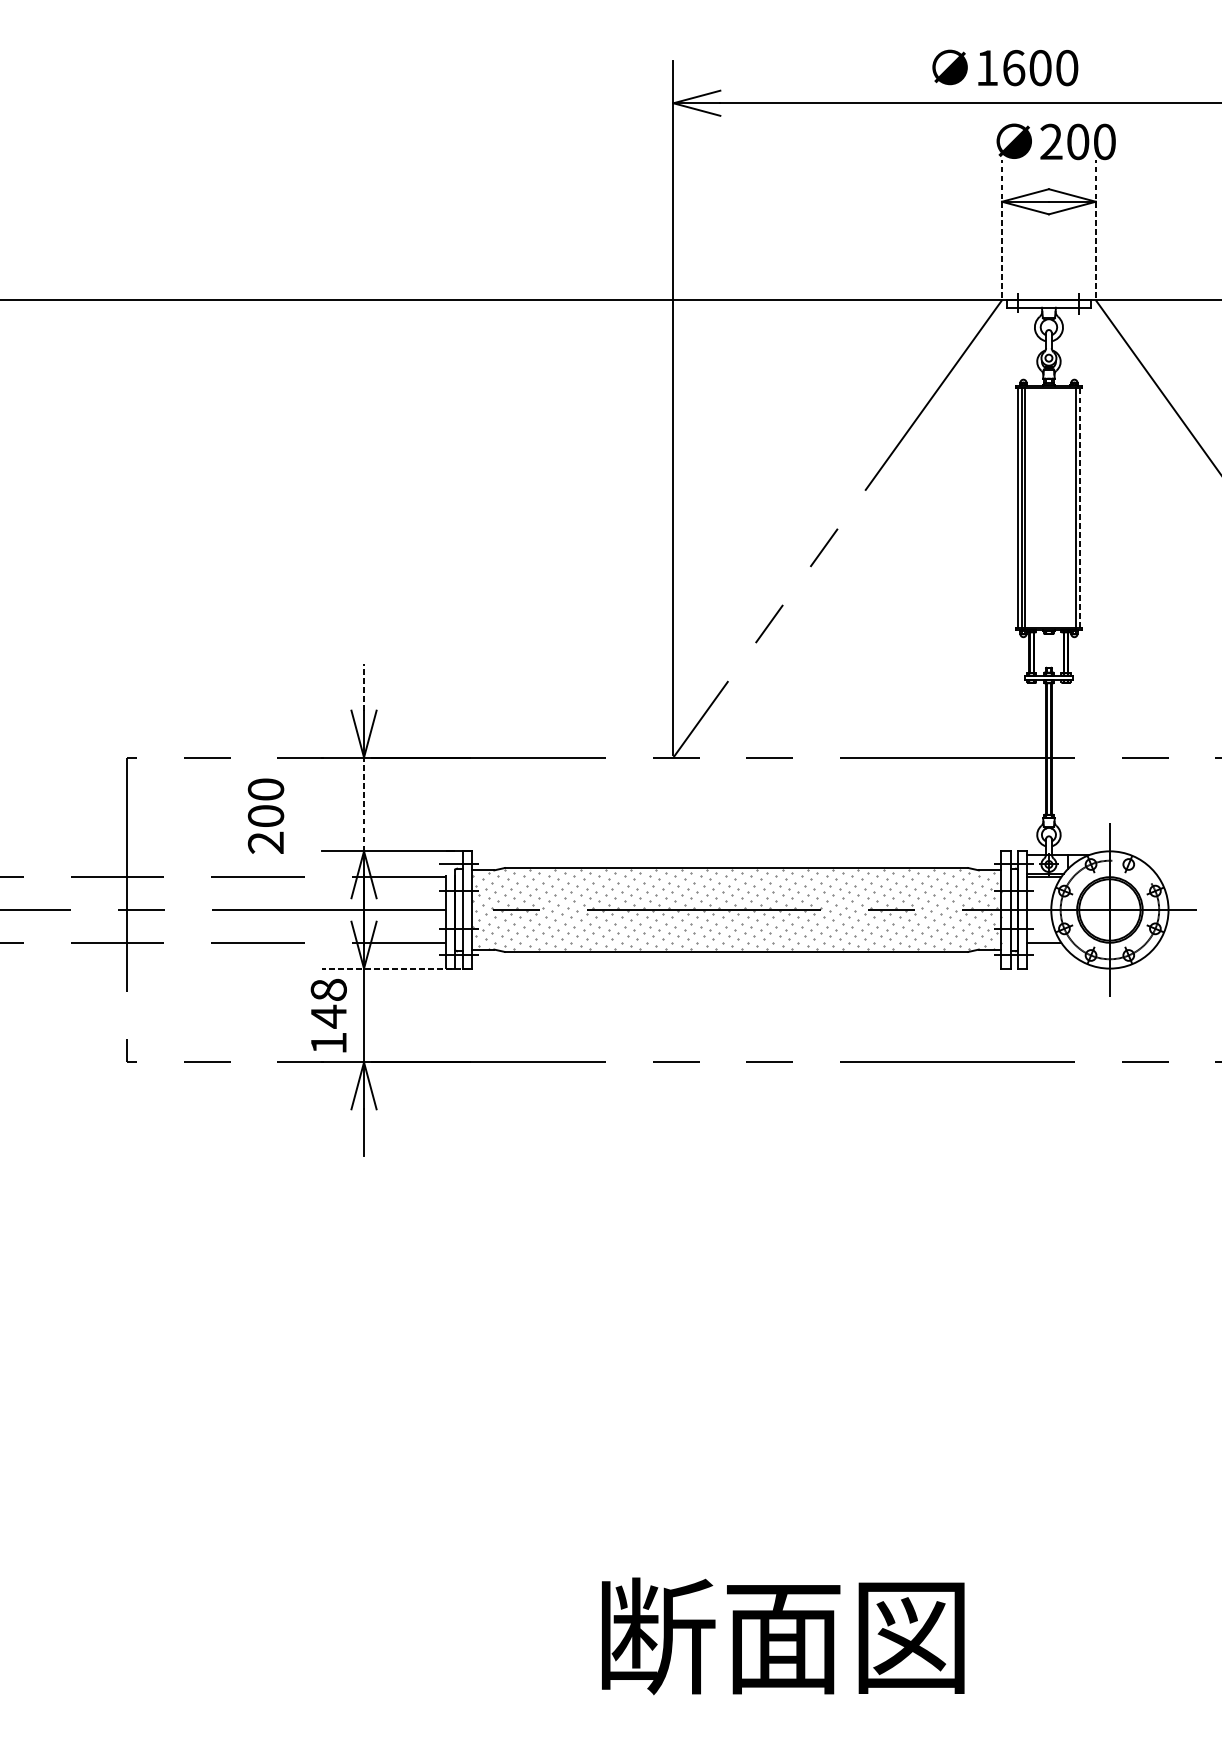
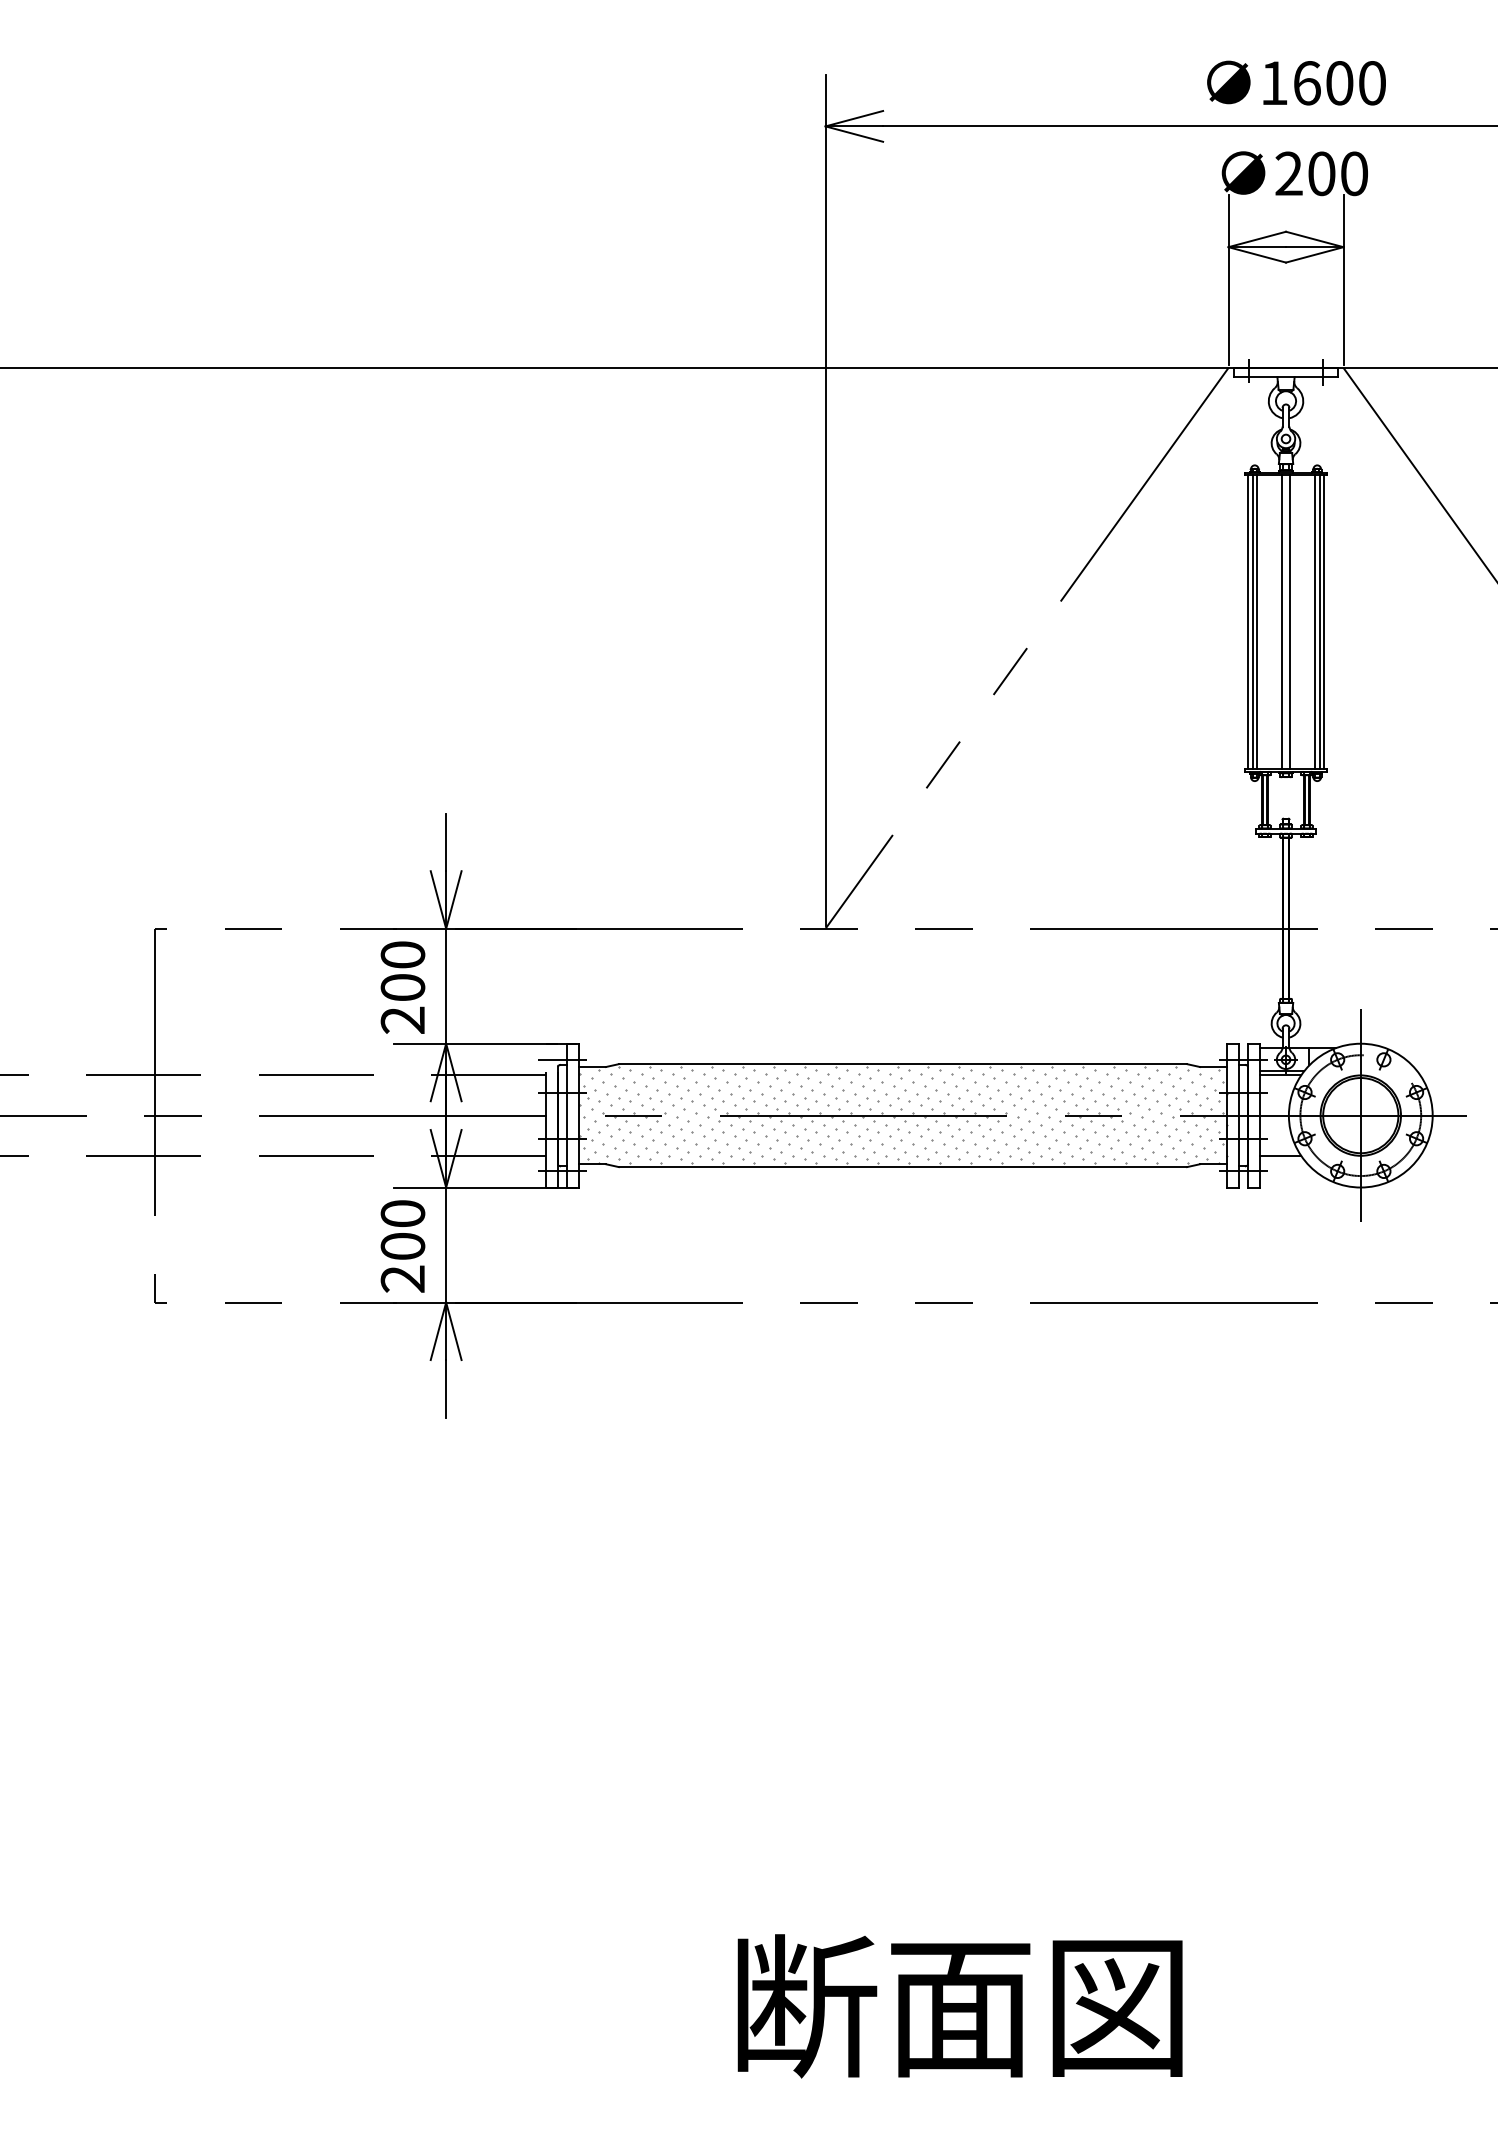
text: (1005, 67) -> (1296, 82), moved
line: (1002, 228) -> (1228, 280), dashed -> solid
line: (1095, 228) -> (1343, 280), dashed -> solid
line: (1046, 507) -> (1282, 622), added
line: (1051, 507) -> (1289, 622), added
line: (1072, 507) -> (1314, 622), added
line: (1080, 507) -> (1324, 622), dashed -> solid
line: (364, 687) -> (446, 842), dashed -> solid
line: (364, 804) -> (446, 986), dashed -> solid
text: (265, 816) -> (402, 987), moved
line: (396, 968) -> (485, 1187), dashed -> solid
text: (328, 1016) -> (402, 1246), 148 -> 200

